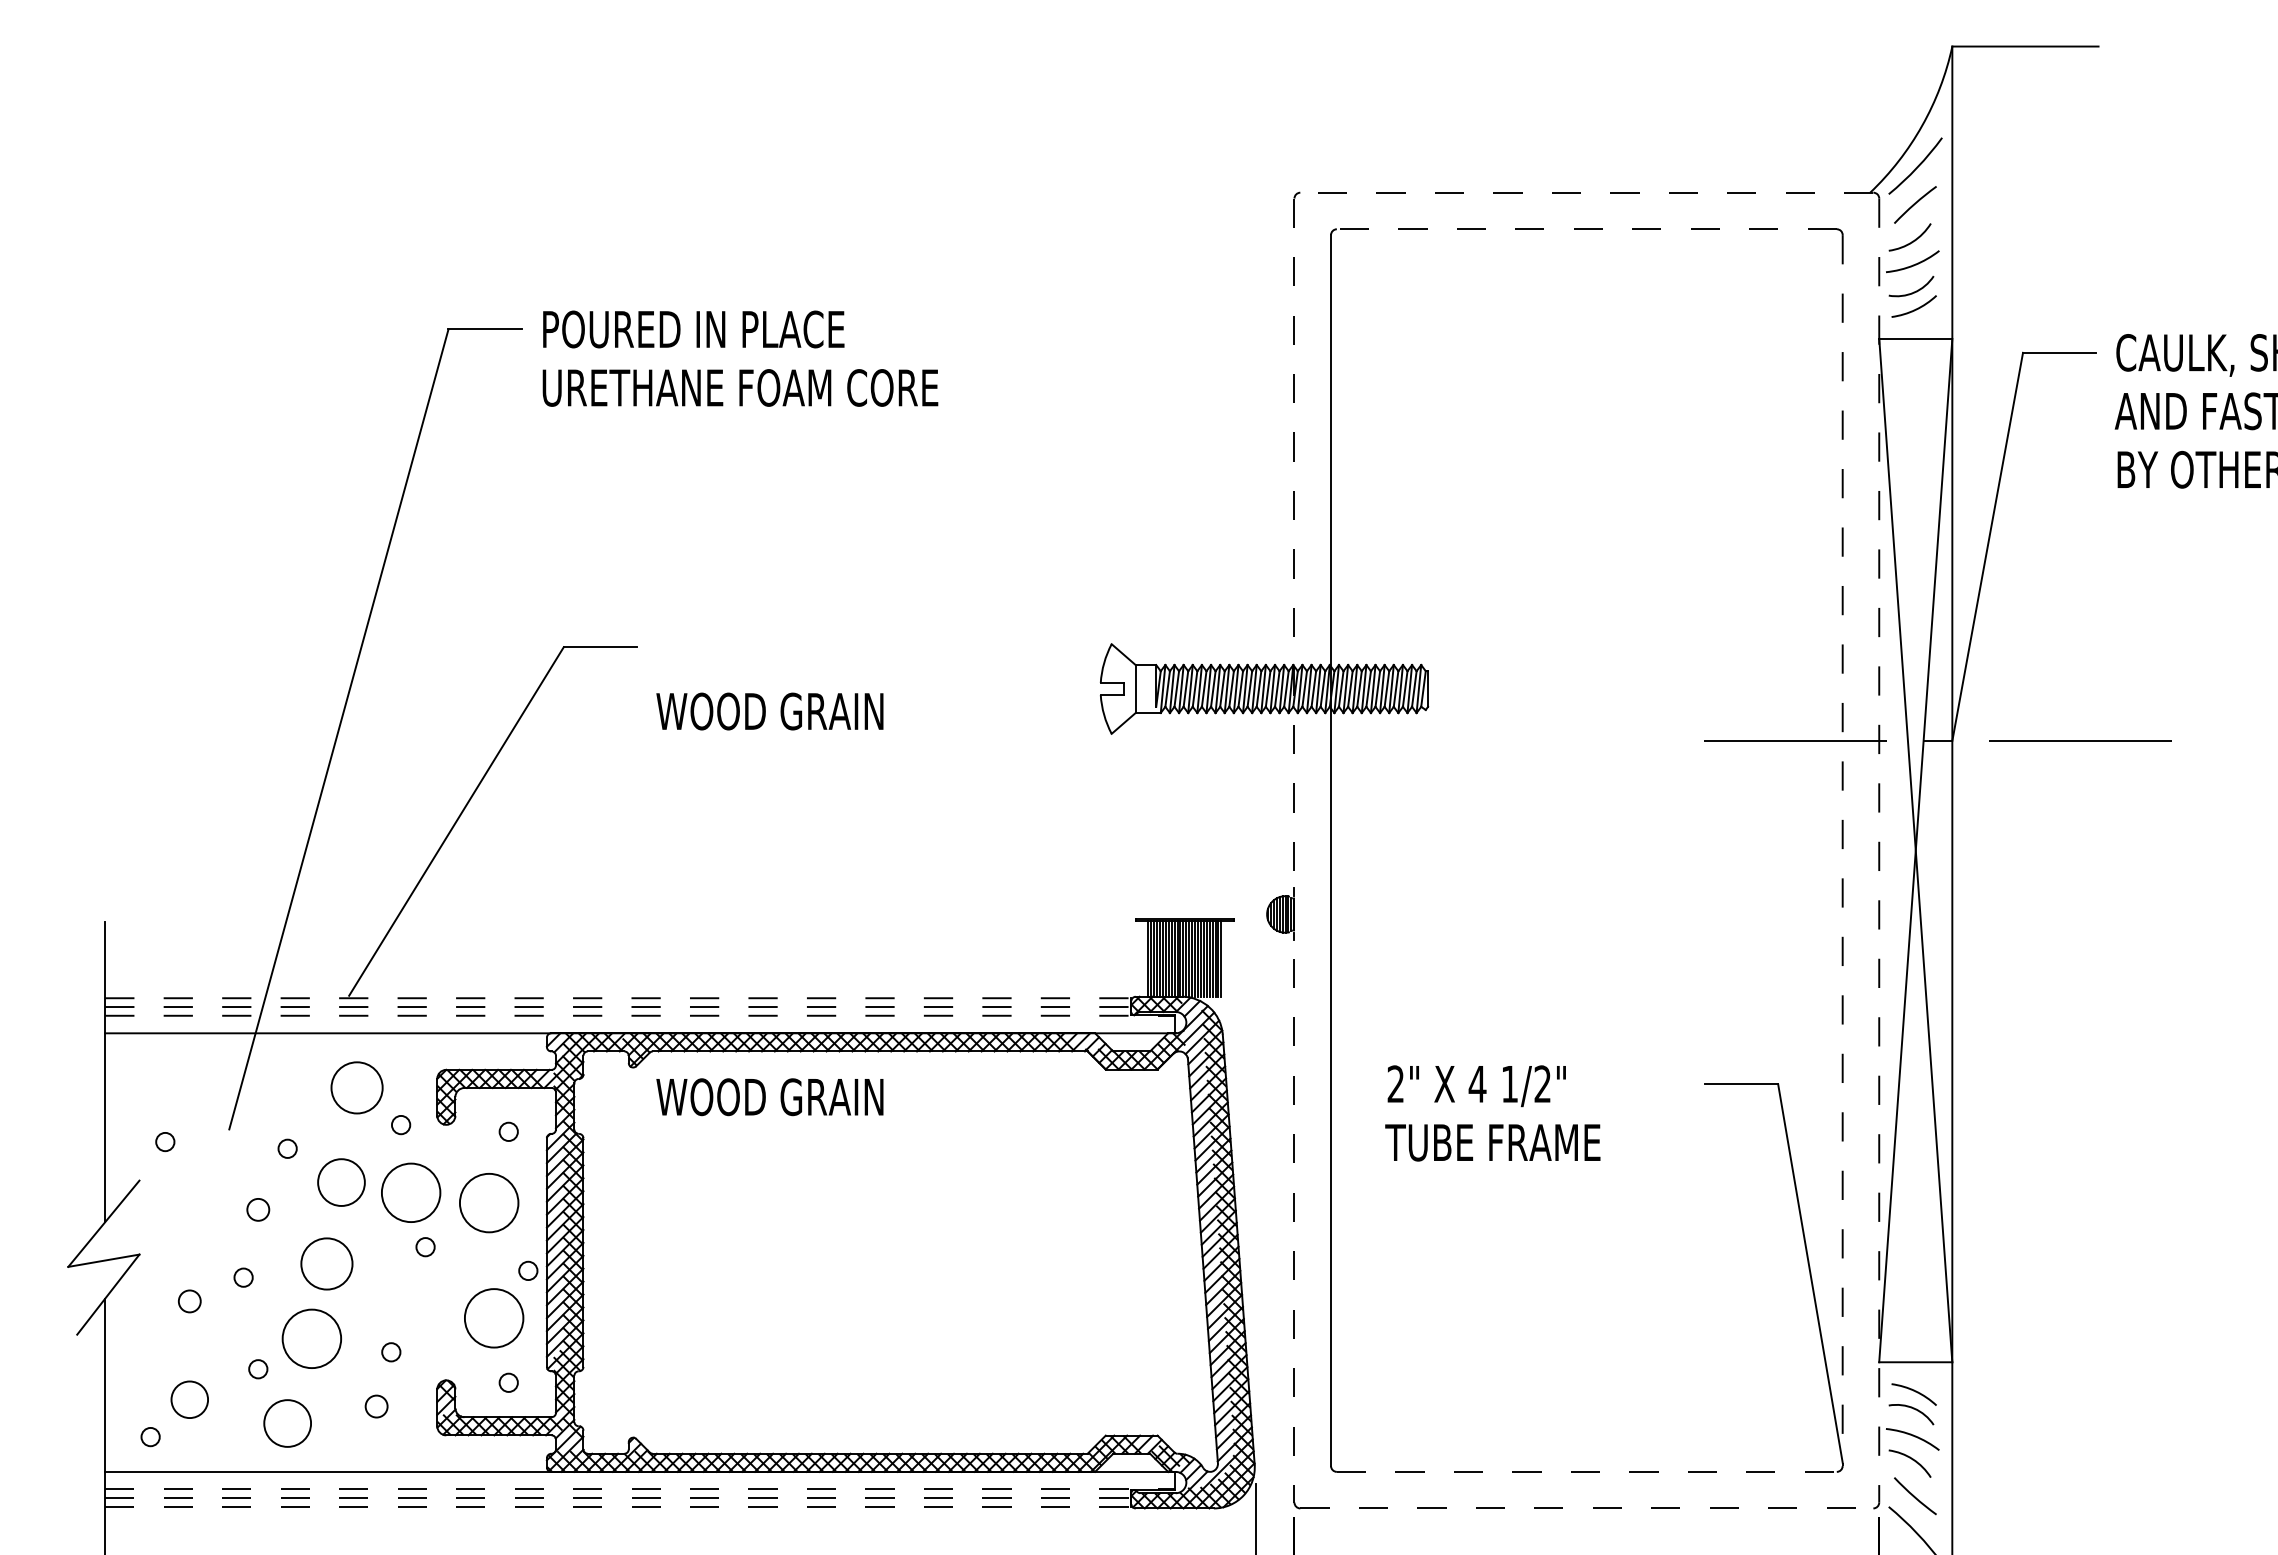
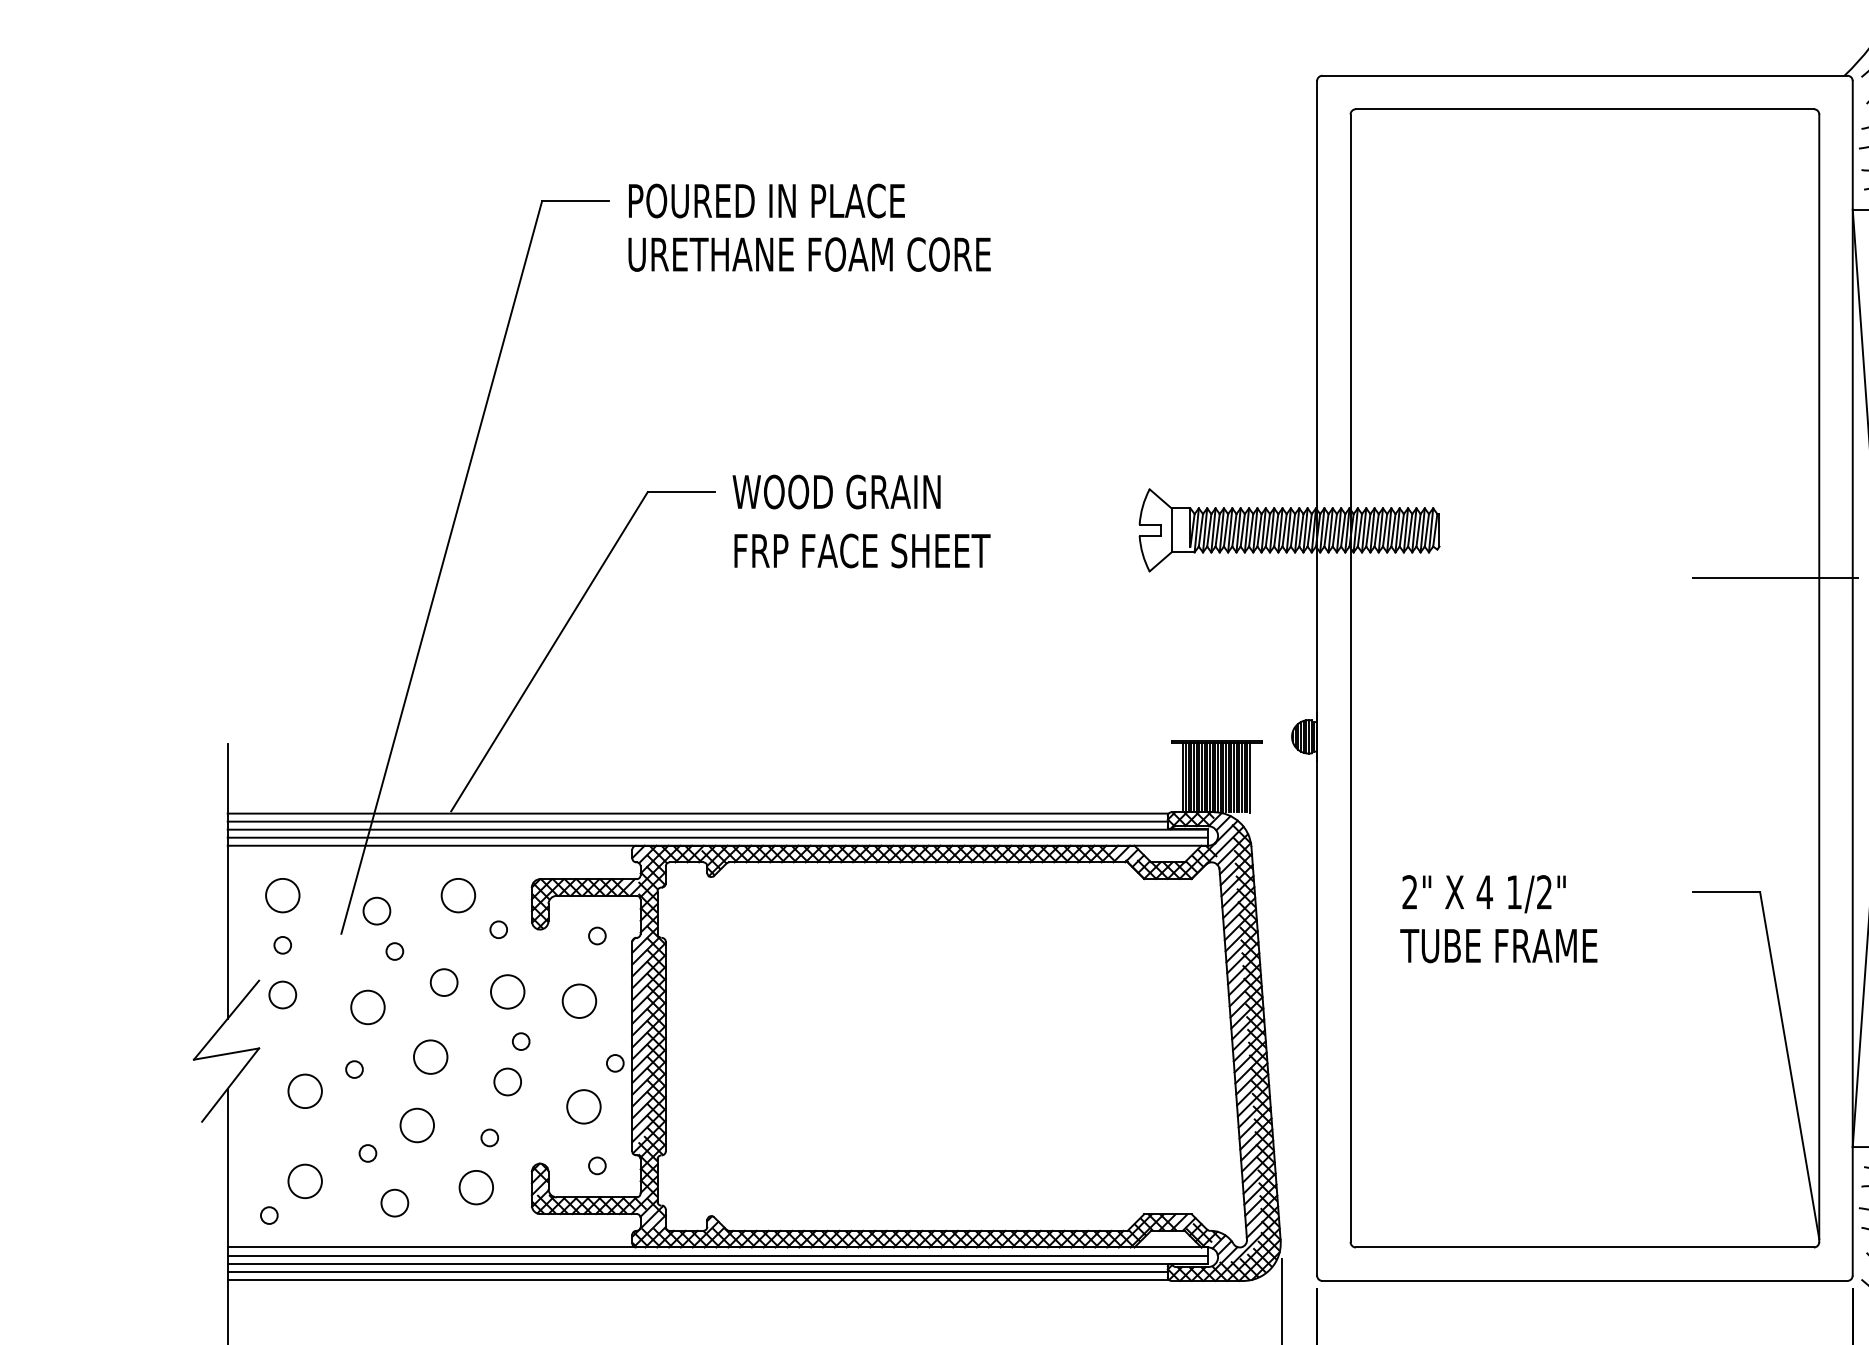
line: (1586, 192) -> (1584, 75), dashed -> solid
line: (1586, 229) -> (1584, 109), dashed -> solid
text: (796, 711) -> (860, 550), WOOD GRAIN -> FRP FACE SHEET
line: (1294, 851) -> (1317, 679), dashed -> solid
line: (1842, 851) -> (1819, 679), dashed -> solid
line: (1879, 851) -> (1852, 679), dashed -> solid
line: (618, 998) -> (697, 813), dashed -> solid
line: (618, 1007) -> (697, 822), dashed -> solid
line: (640, 1015) -> (718, 829), dashed -> solid
line: (640, 1024) -> (718, 837), added
circle: (165, 1087) -> (282, 895), added
circle: (356, 1087) -> (457, 895), size x0.71
text: (769, 1097) -> (836, 492), moved
circle: (267, 1104) -> (376, 910), added
circle: (341, 1182) -> (444, 982), size x0.62
circle: (410, 1192) -> (507, 991), size x0.62
circle: (164, 1195) -> (282, 994), added
circle: (488, 1202) -> (578, 1000), size x0.62
circle: (258, 1209) -> (368, 1007), size x1.67
circle: (326, 1264) -> (430, 1057), size x0.71
circle: (410, 1290) -> (507, 1081), added
circle: (189, 1301) -> (304, 1091), size x1.67
circle: (493, 1318) -> (583, 1106), size x0.62
circle: (312, 1338) -> (417, 1125), size x0.62
circle: (376, 1406) -> (476, 1187), size x1.67
circle: (287, 1423) -> (394, 1203), size x0.62
line: (1586, 1471) -> (1584, 1247), dashed -> solid
line: (640, 1480) -> (718, 1255), added
line: (640, 1489) -> (718, 1263), dashed -> solid
line: (618, 1498) -> (697, 1271), dashed -> solid
line: (618, 1506) -> (697, 1279), dashed -> solid
line: (1586, 1508) -> (1584, 1281), dashed -> solid

